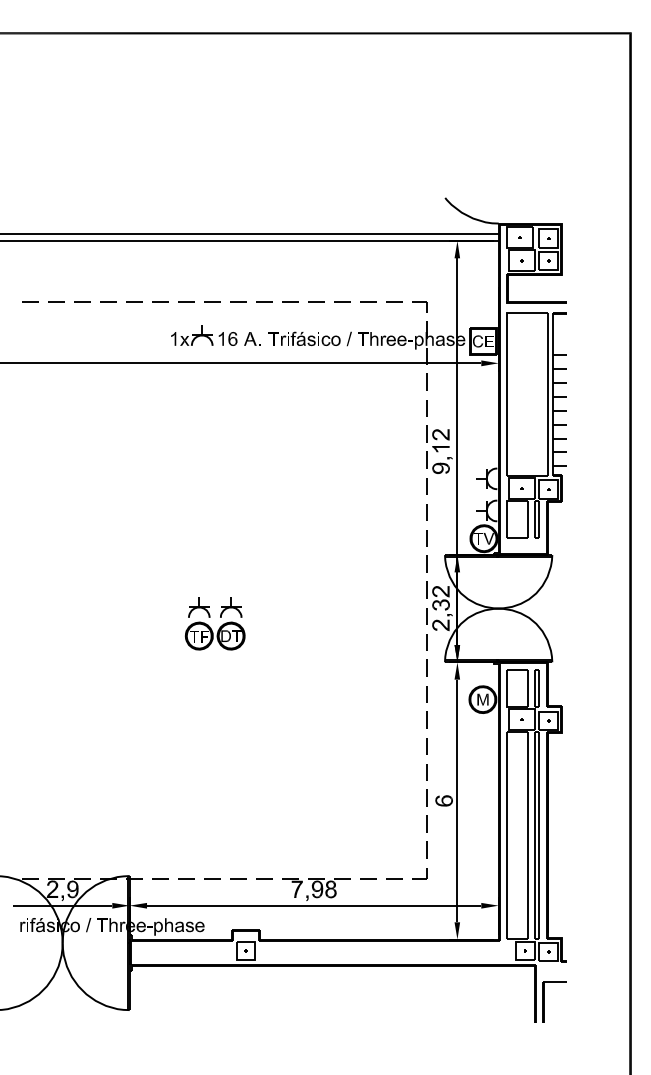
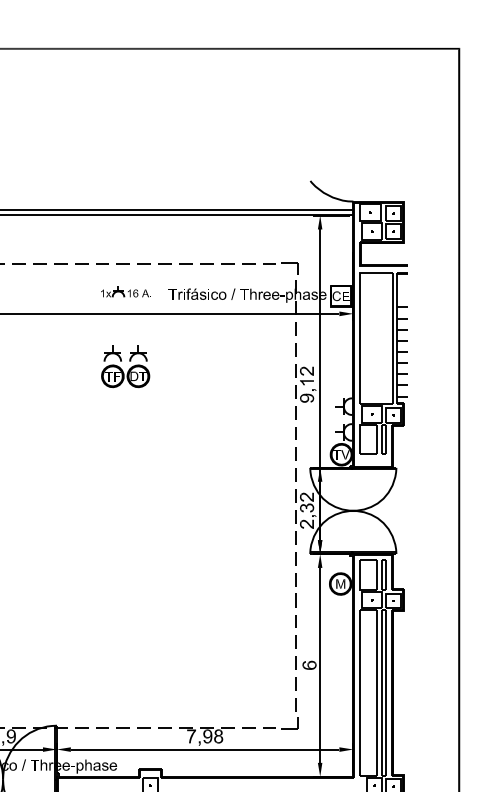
part: (419, 306) -> (289, 268), size x1.4
part: (215, 335) -> (125, 291), size x0.7
part: (214, 623) -> (125, 366), moved
part: (419, 873) -> (289, 723), size x1.4

